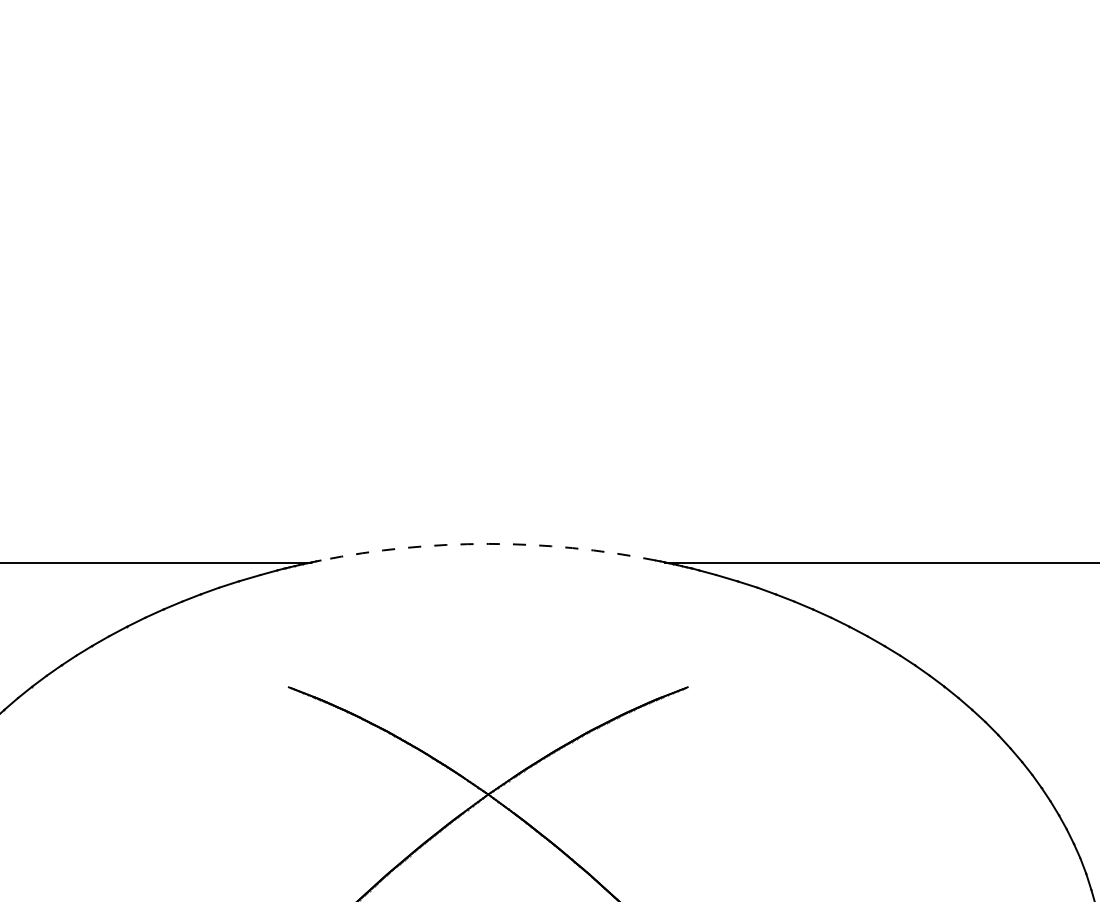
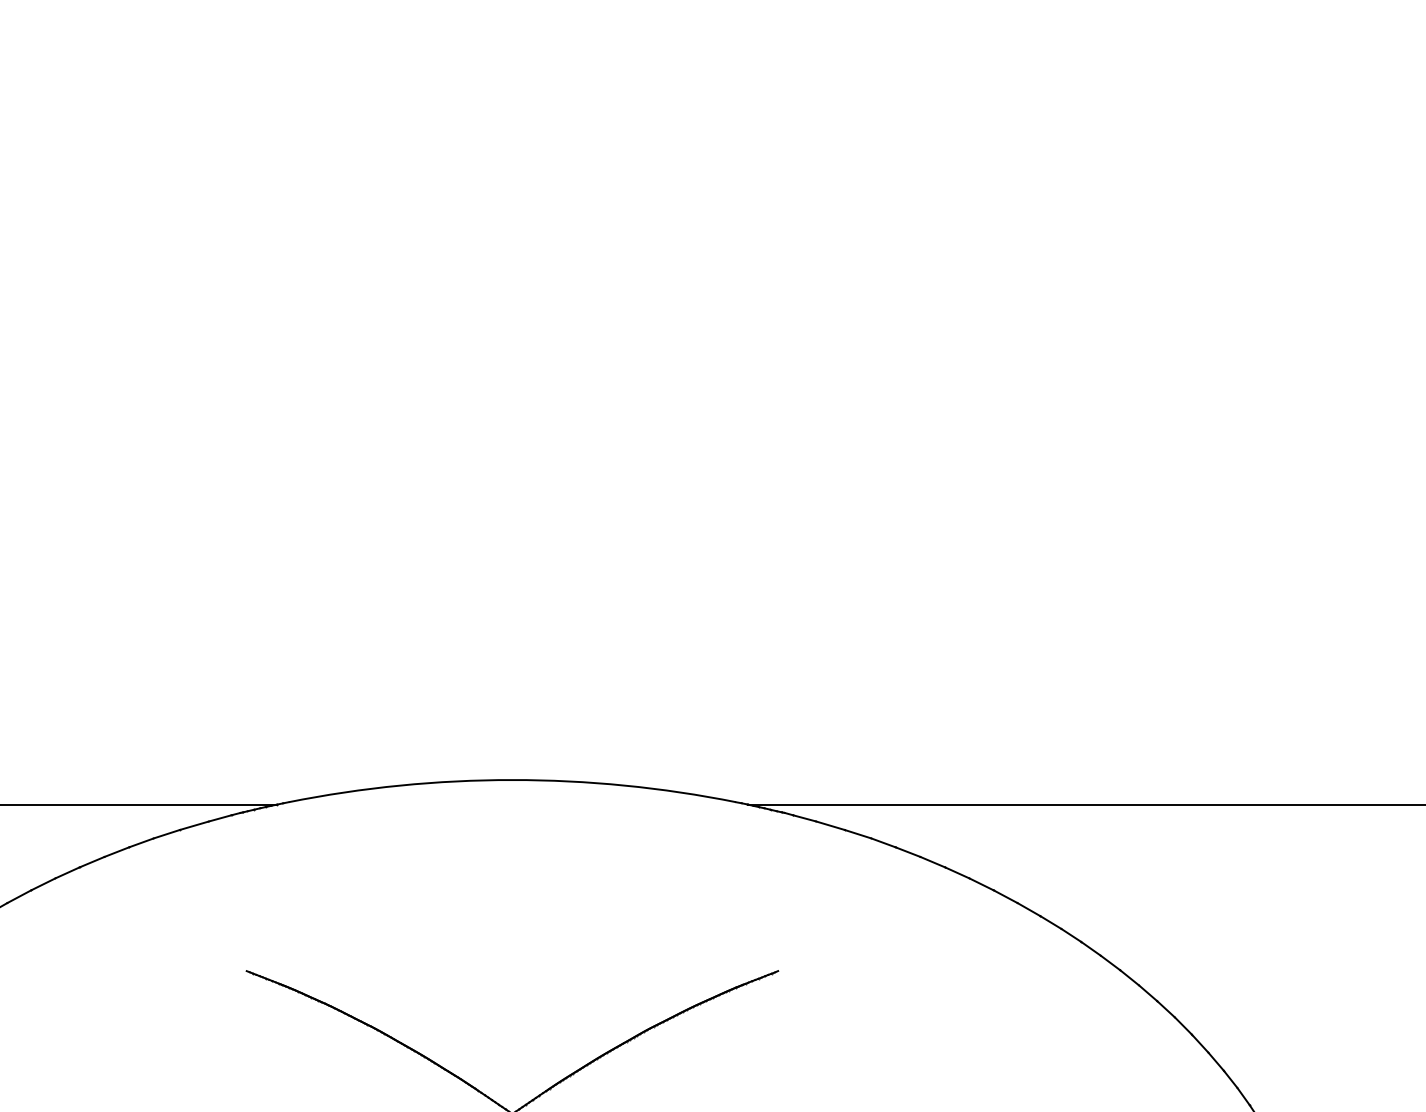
arc: (488, 543) -> (512, 779), dashed -> solid

